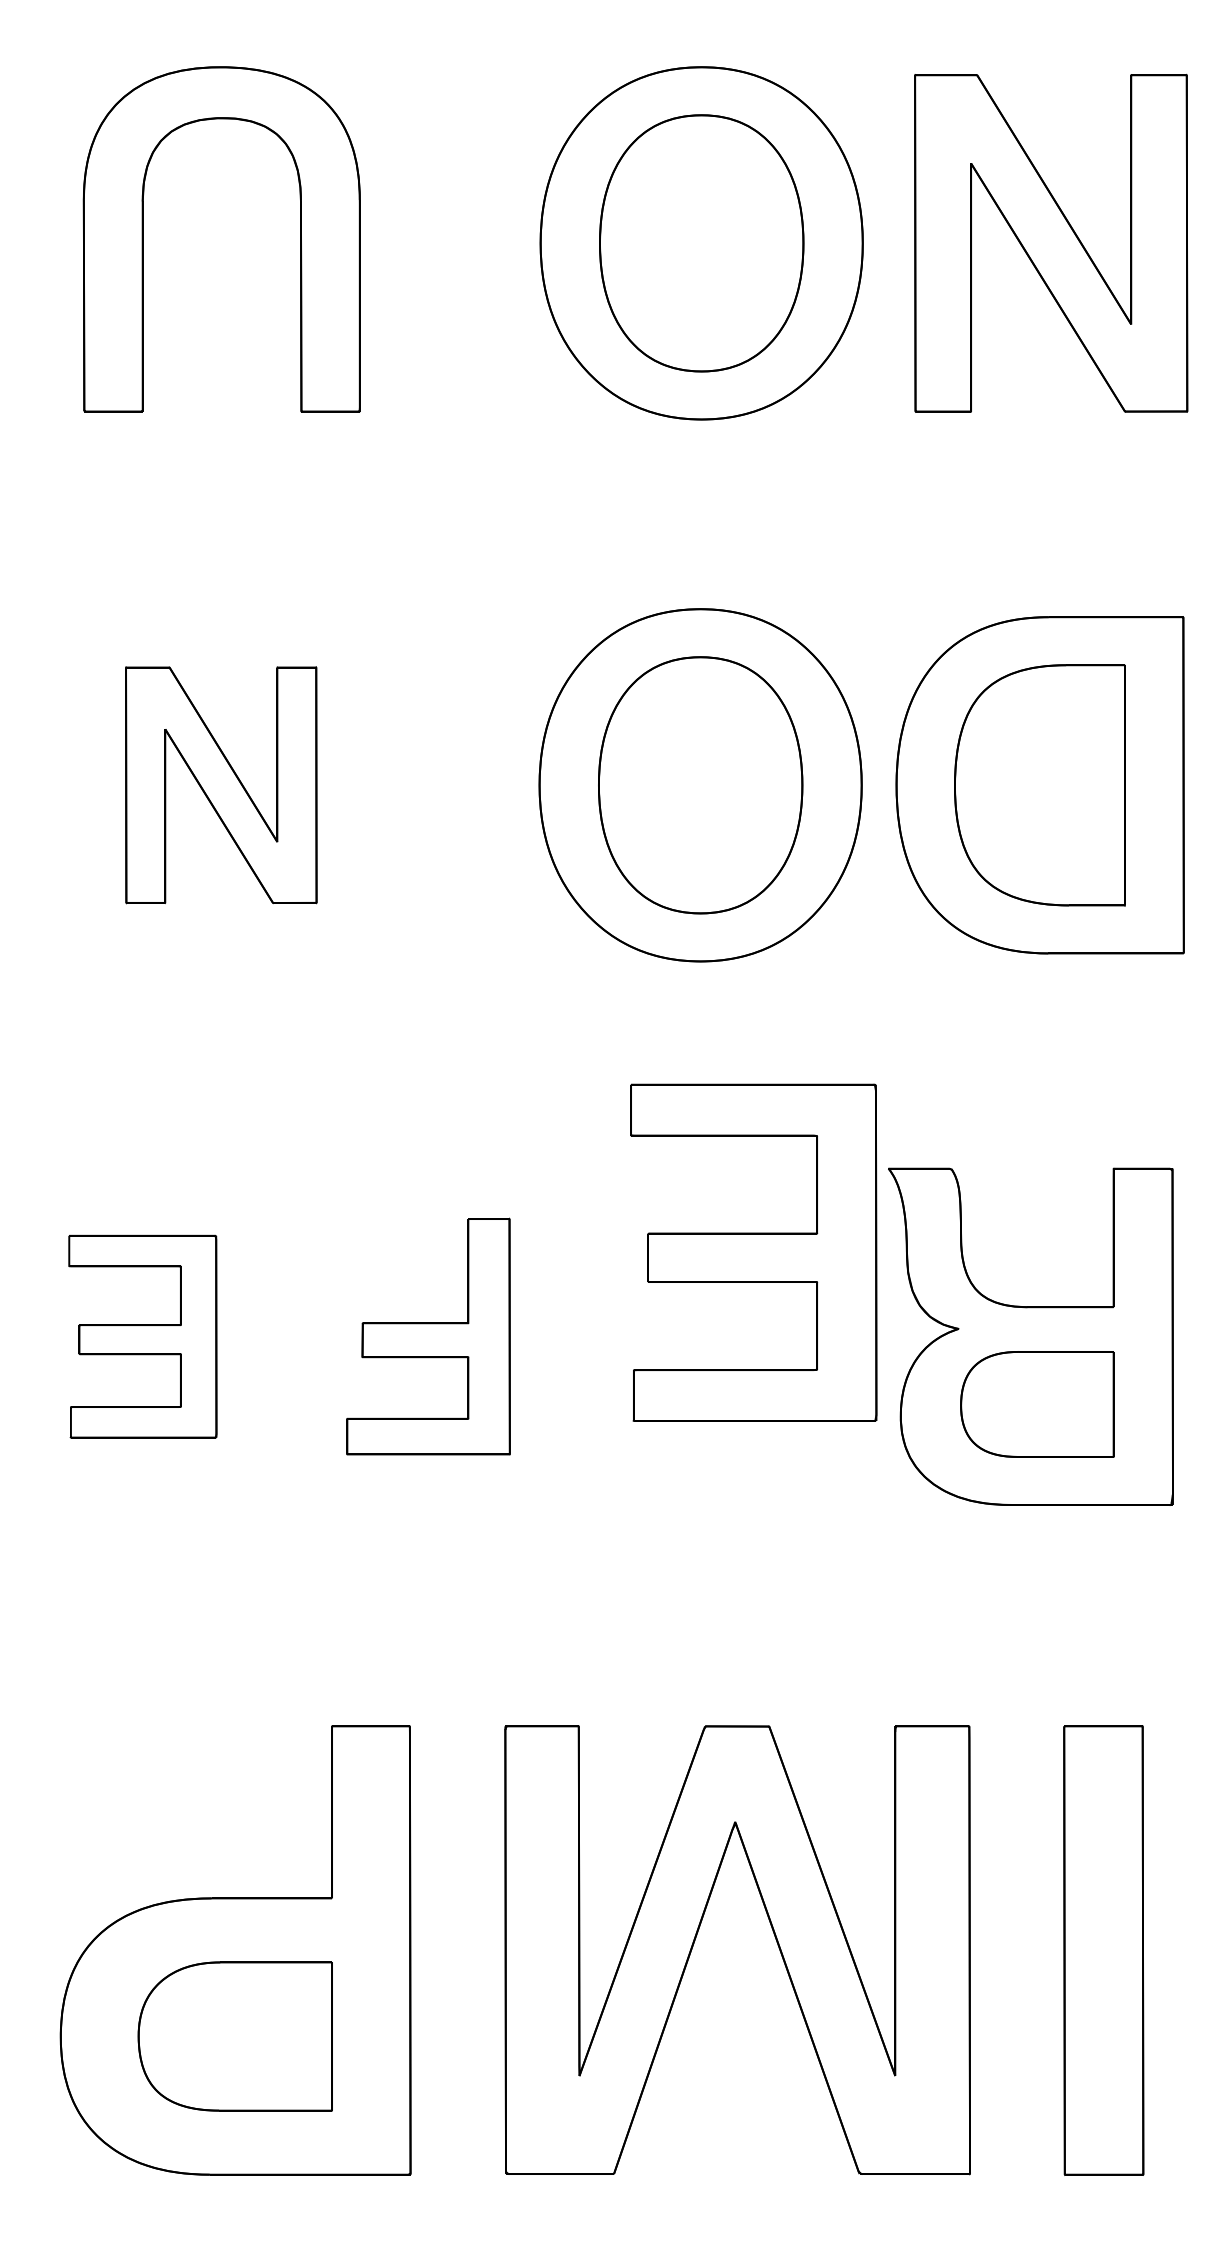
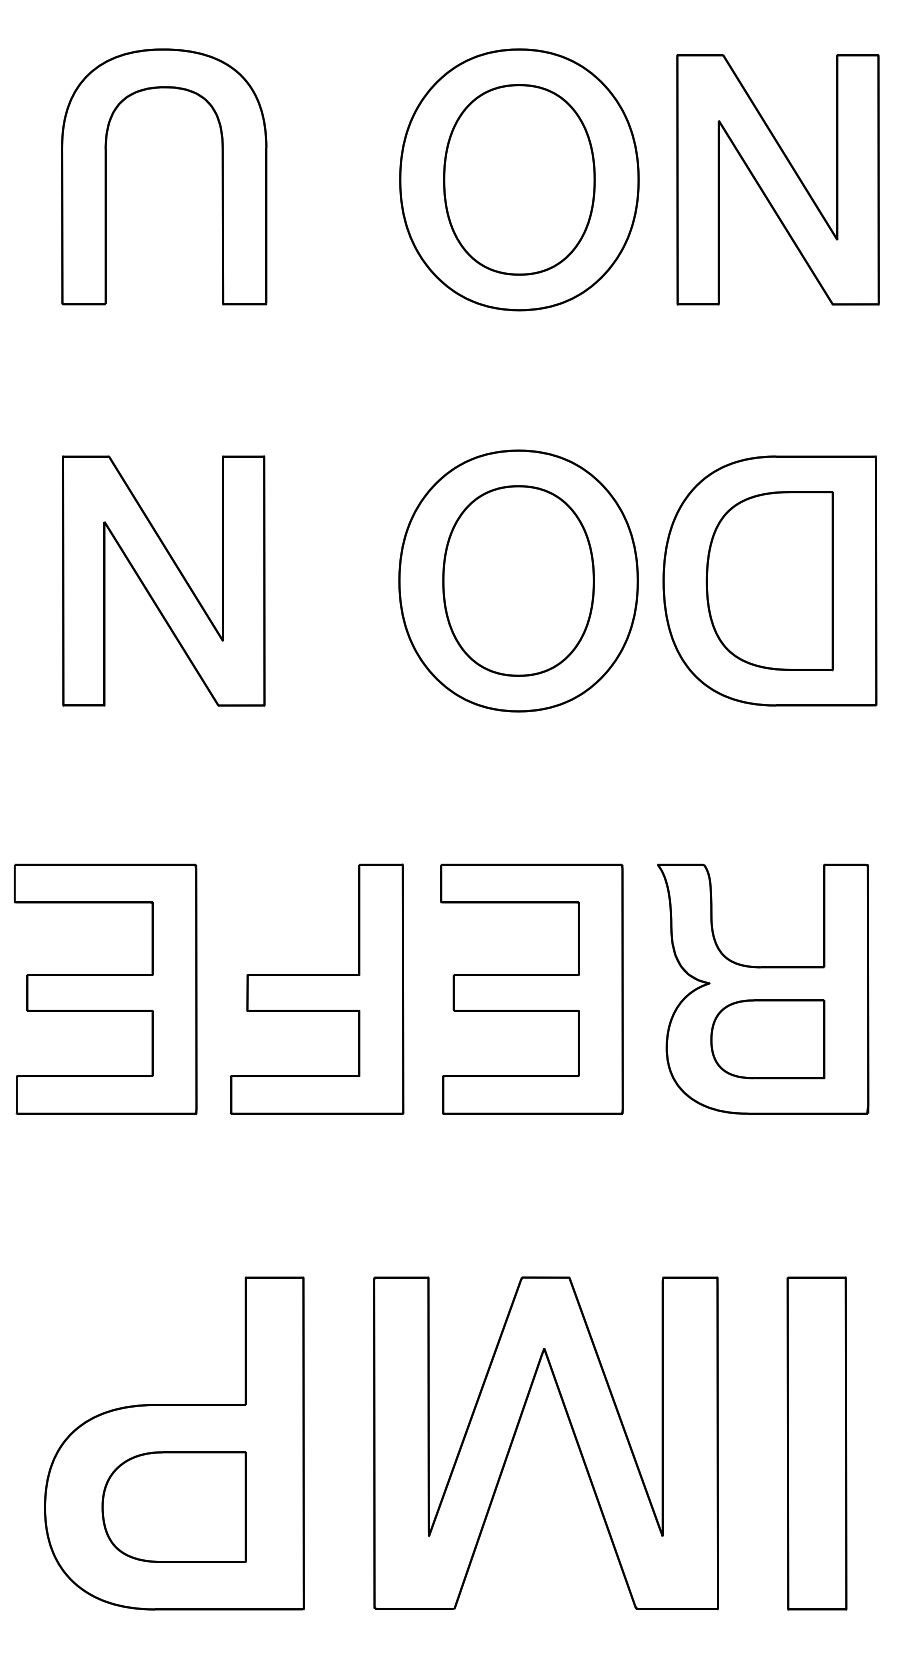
part: (221, 784) -> (163, 580), size x1.43
part: (753, 1252) -> (531, 989), moved
part: (142, 1336) -> (105, 989), size x1.67
part: (428, 1336) -> (317, 989), size x1.43

